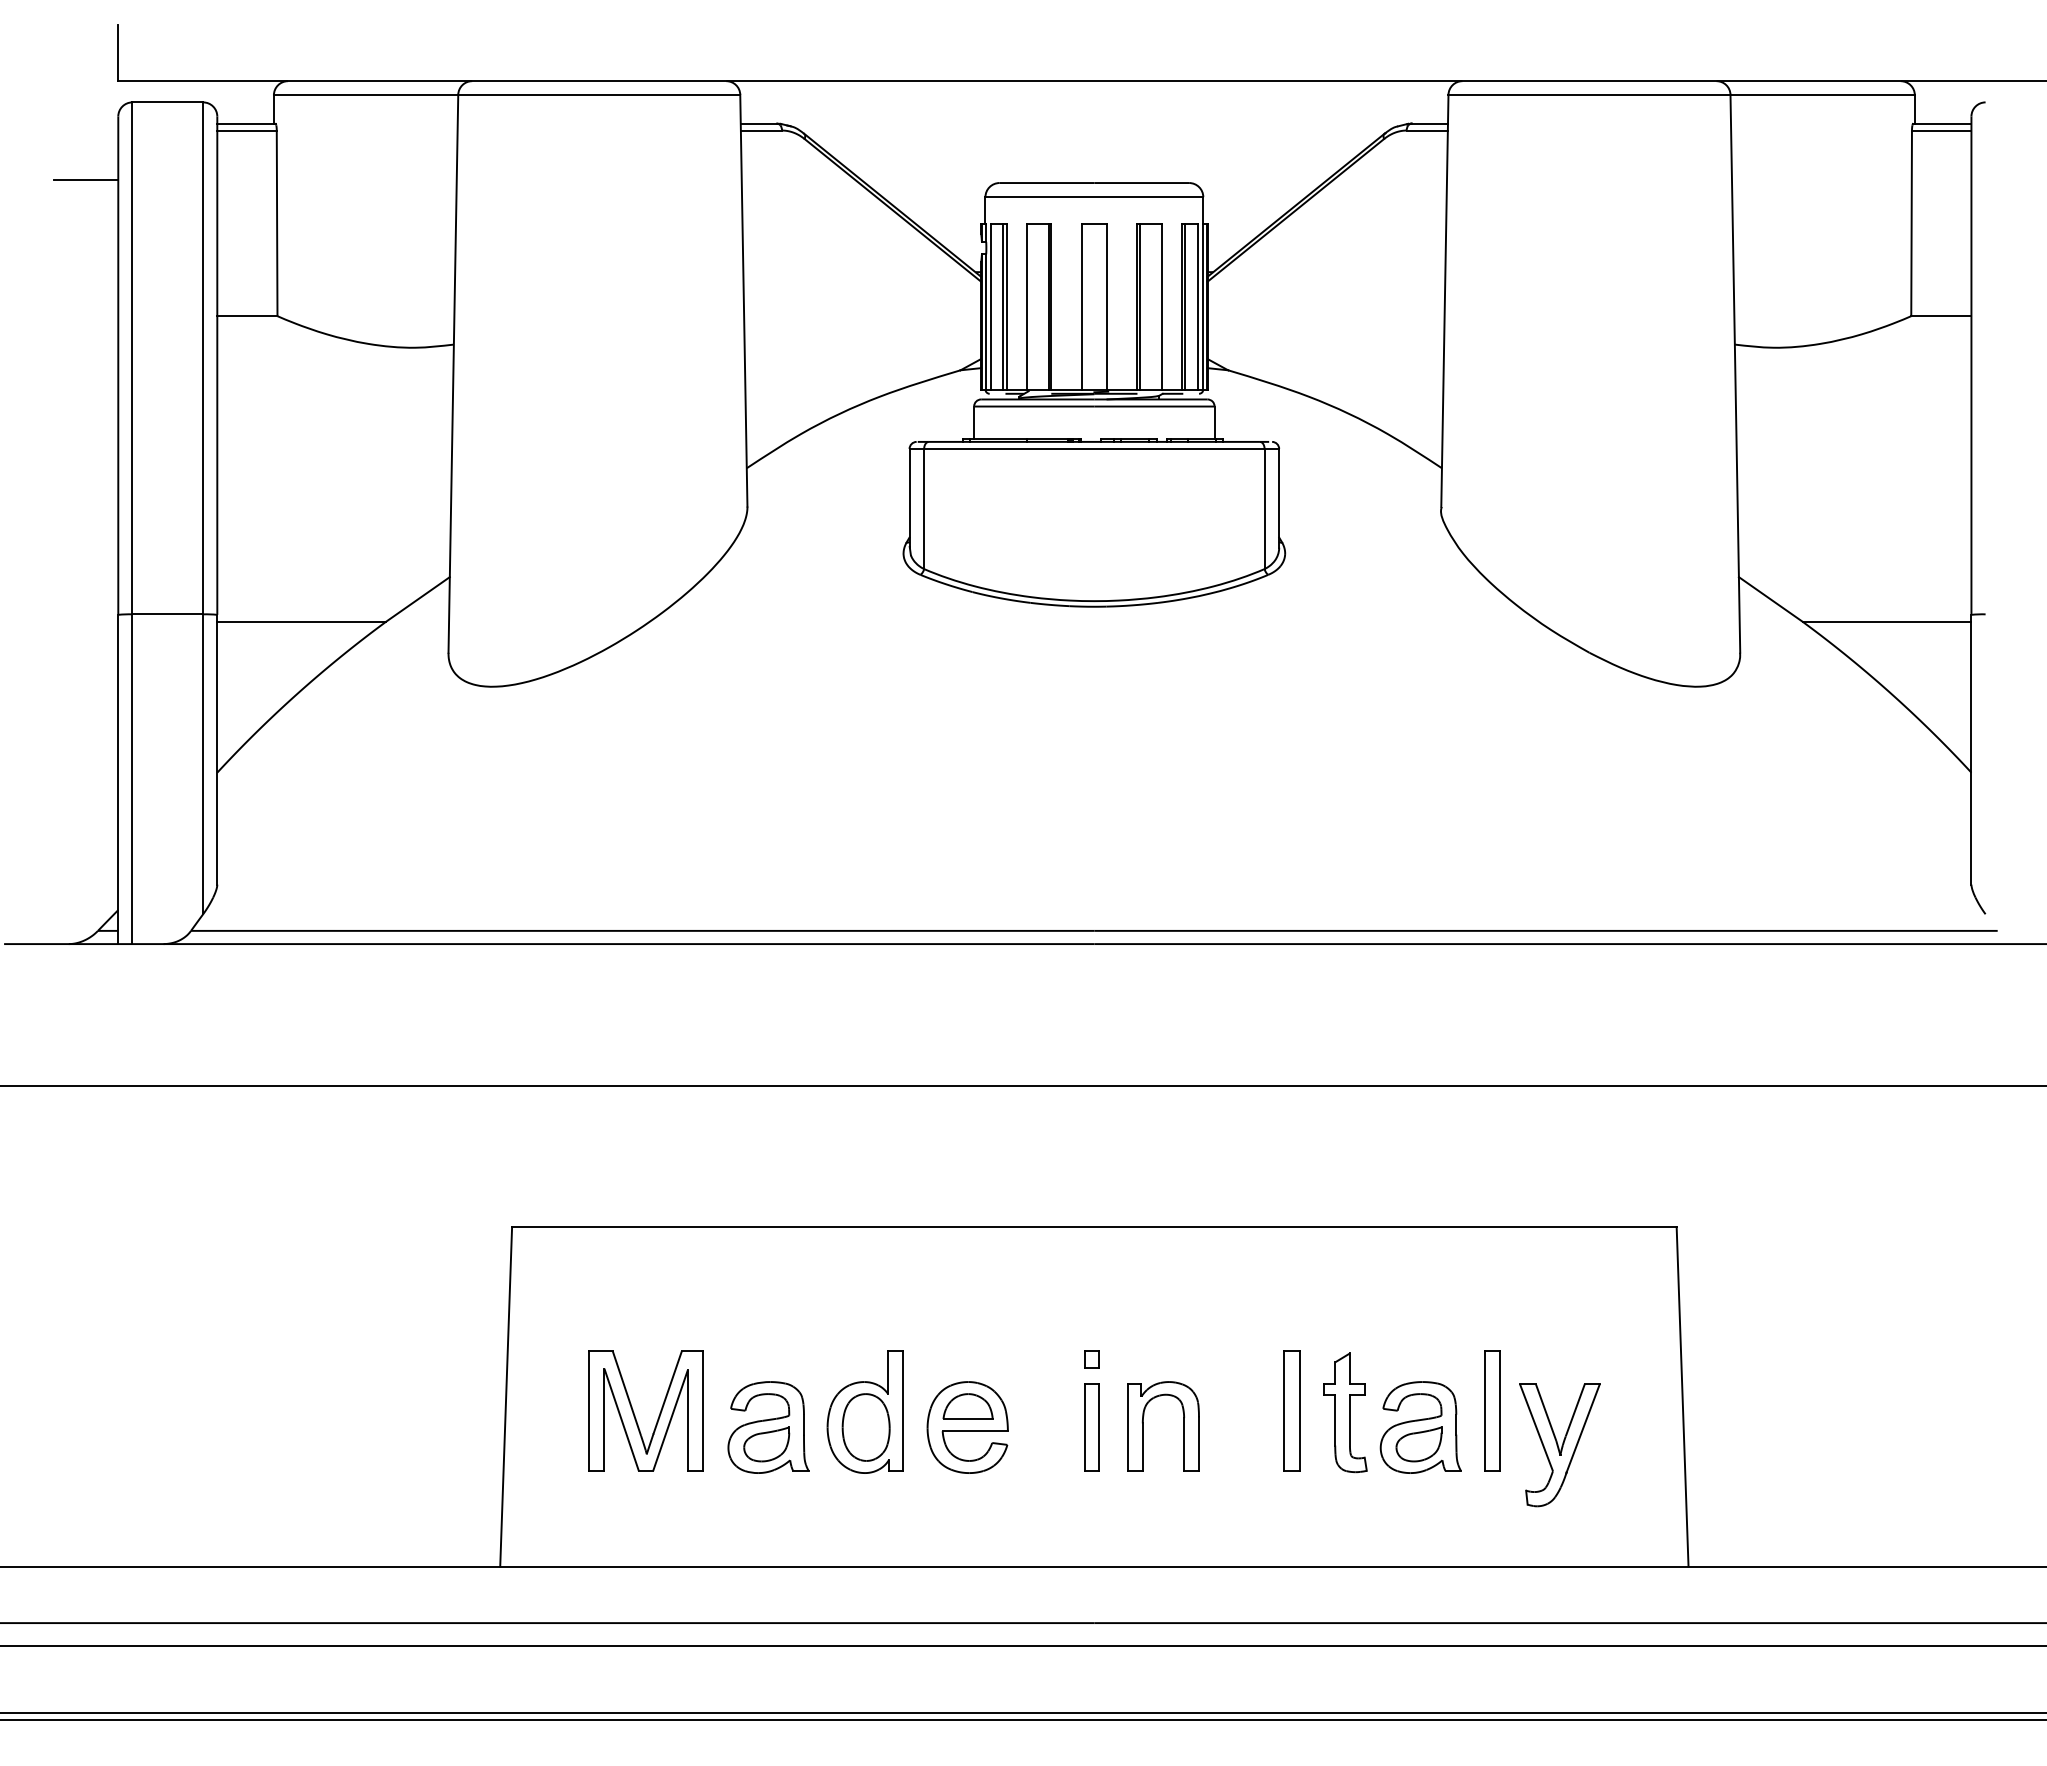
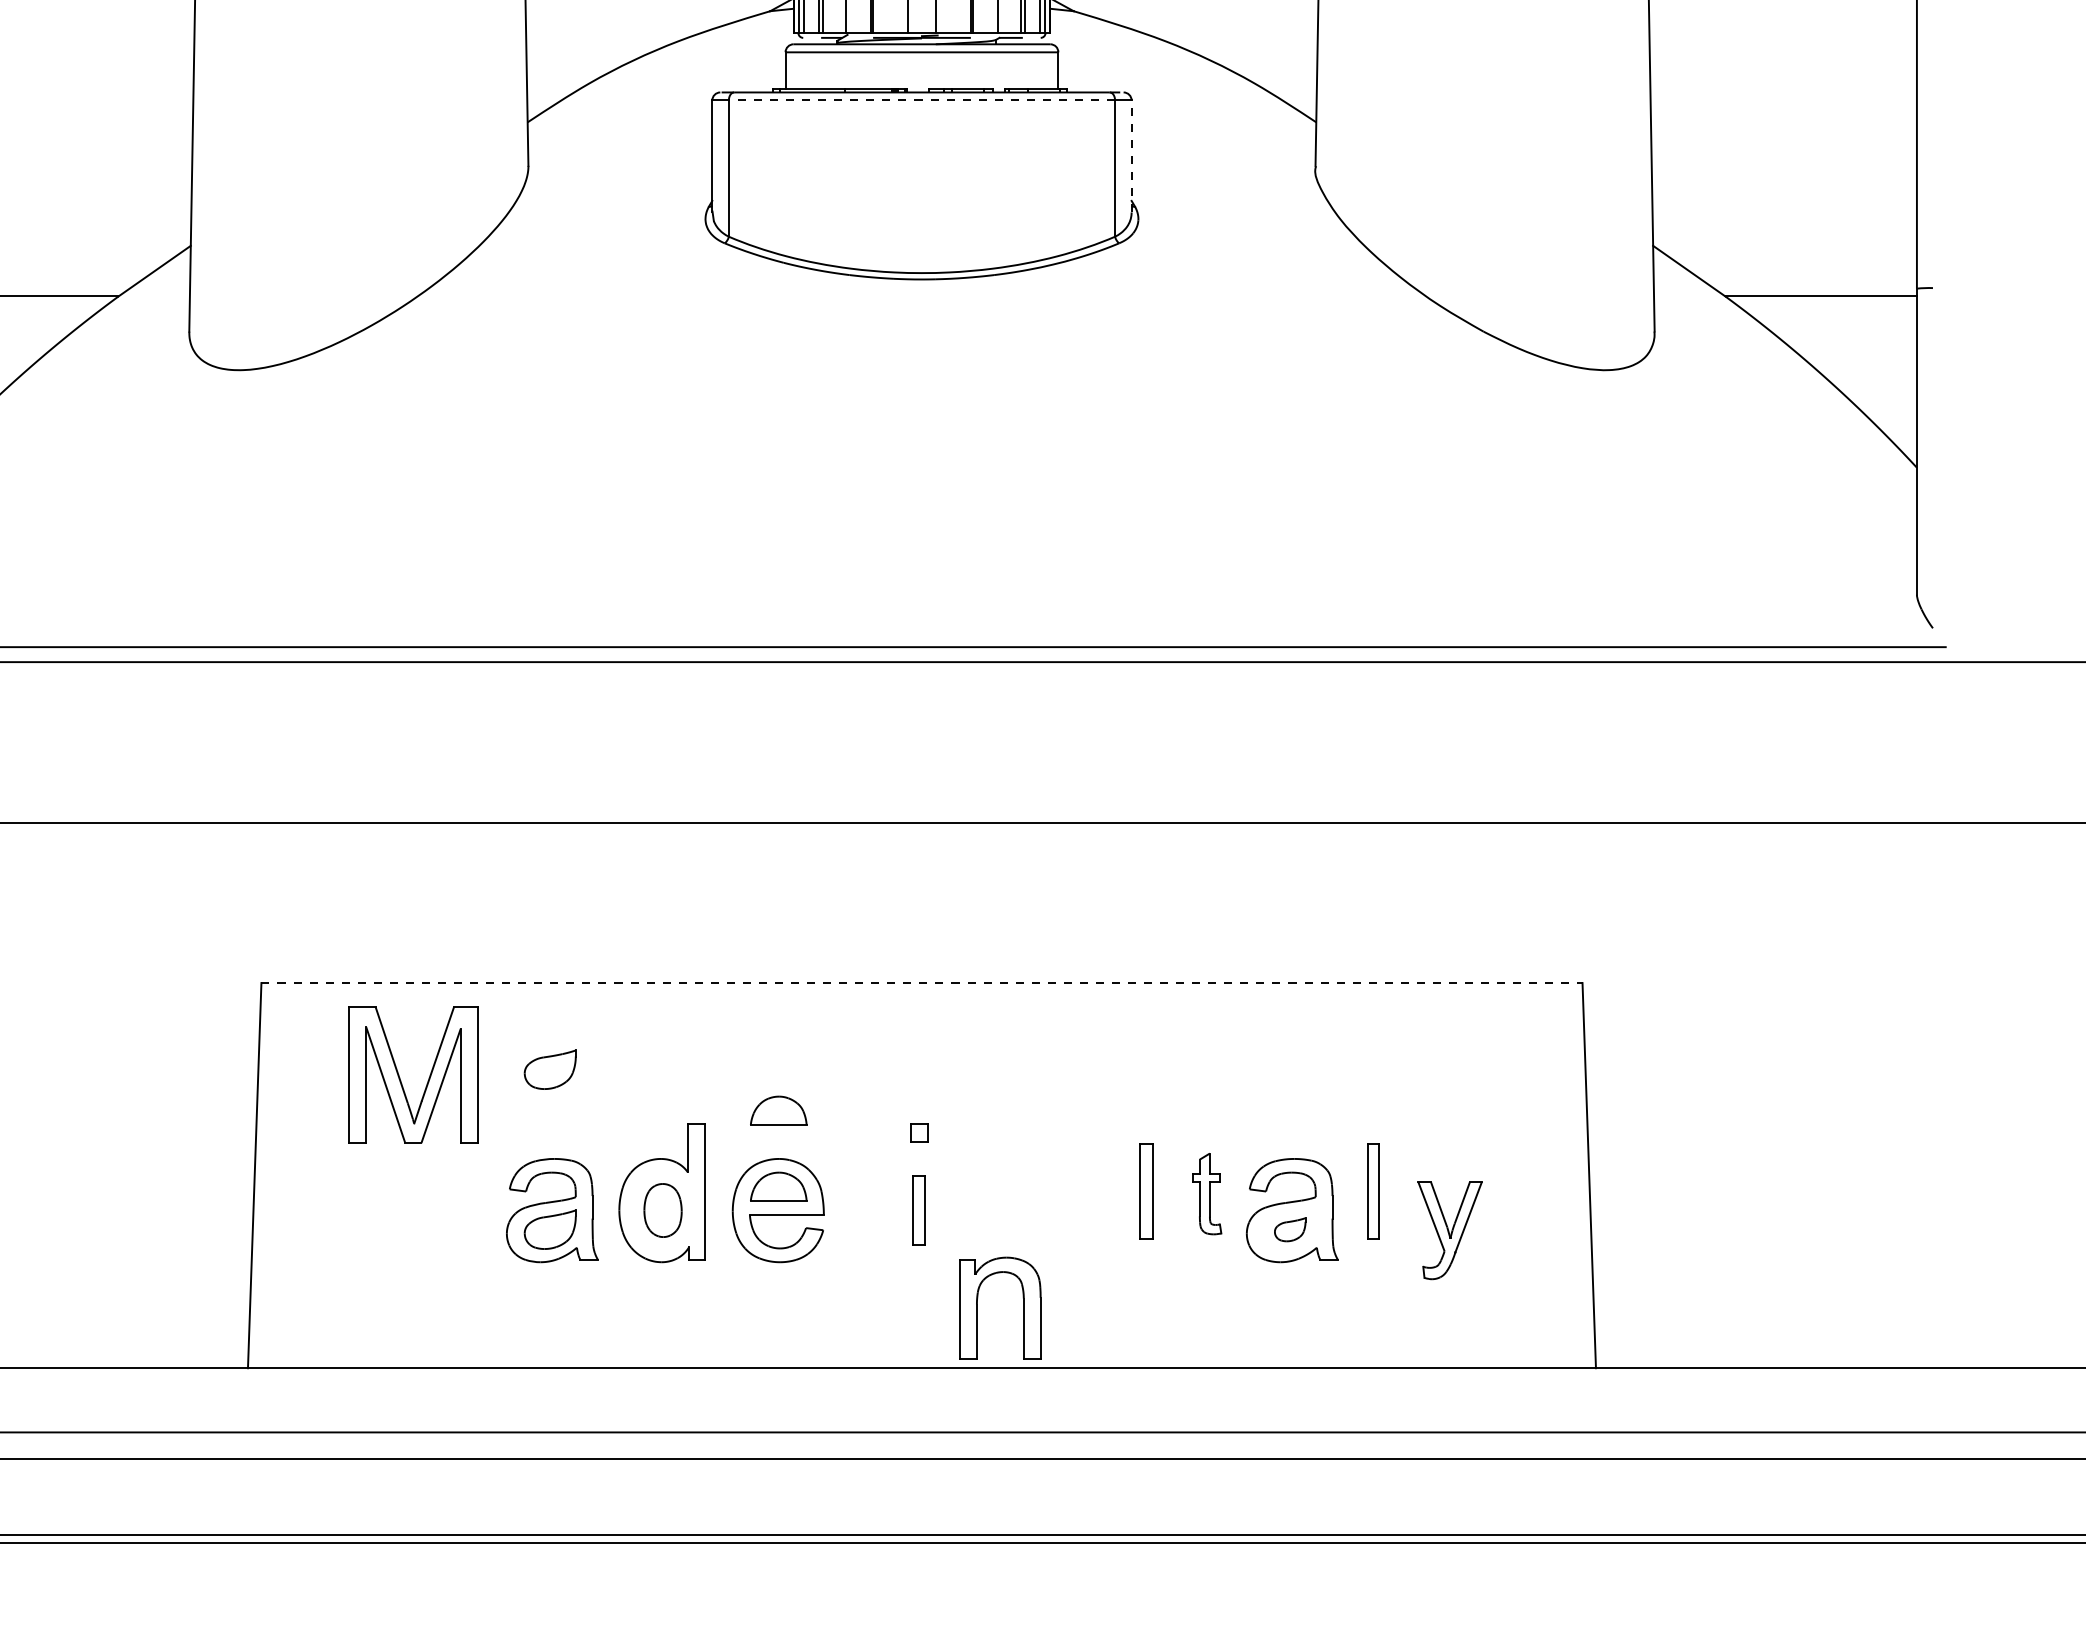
line: (1093, 448) -> (920, 99), solid -> dashed
line: (1279, 497) -> (1131, 155), solid -> dashed
line: (1094, 1227) -> (922, 983), solid -> dashed
part: (766, 1303) -> (550, 1069), added
part: (967, 1339) -> (778, 1110), added
part: (1291, 1410) -> (1145, 1191), size x0.7
part: (1492, 1410) -> (1373, 1191), size x0.7
part: (634, 1412) -> (400, 1076), moved
part: (1345, 1412) -> (1206, 1193), size x0.6
part: (1143, 1426) -> (977, 1308), moved
part: (865, 1427) -> (662, 1210), size x0.7
part: (1091, 1427) -> (918, 1210), size x0.7
part: (1418, 1444) -> (1289, 1229), size x0.6
part: (1559, 1445) -> (1449, 1230), size x0.7

